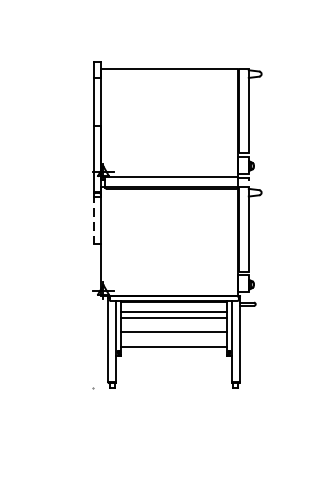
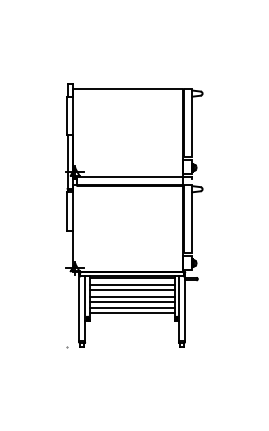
line: (93, 220) -> (67, 211), dashed -> solid
line: (173, 325) -> (131, 296), added
line: (173, 340) -> (131, 308), added

